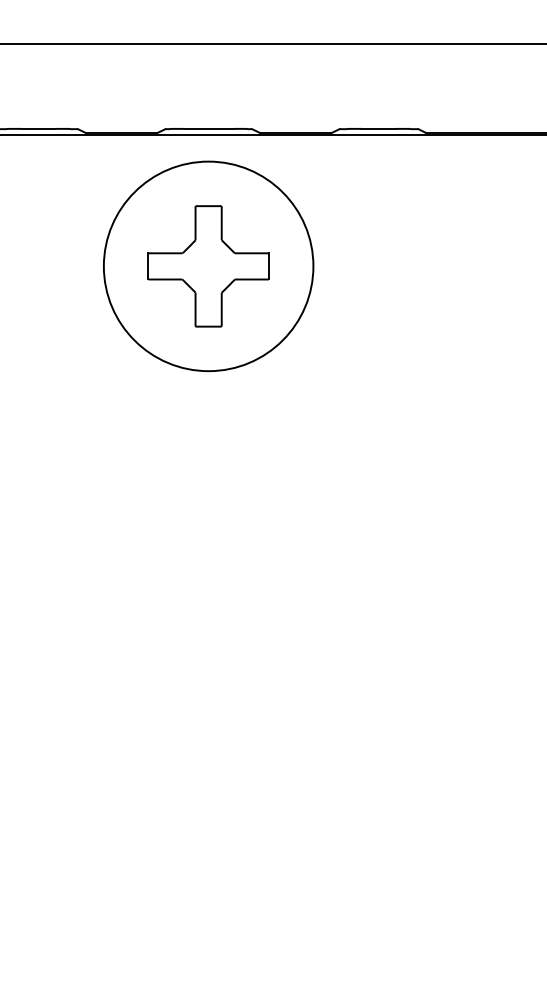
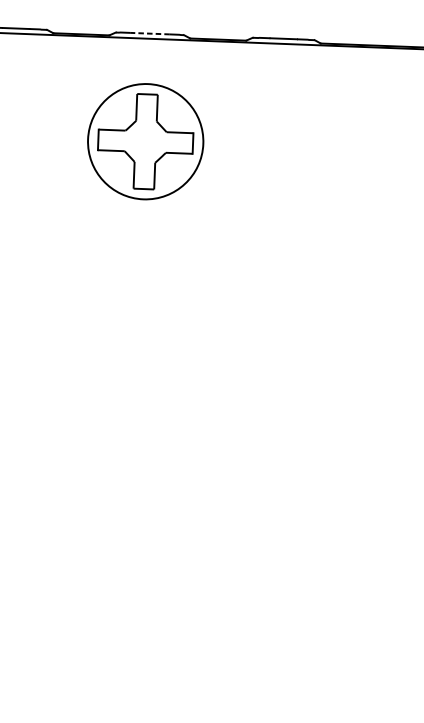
line: (208, 128) -> (149, 33), solid -> dashed
circle: (208, 266) -> (145, 141), size x0.7

